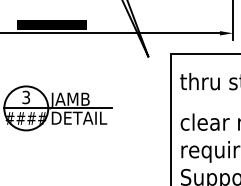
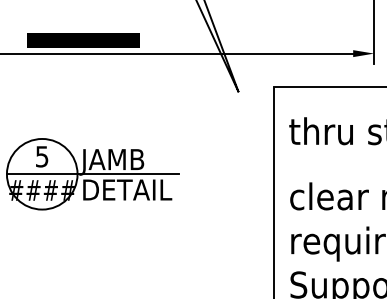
text: (26, 96) -> (42, 155), 3 -> 5

